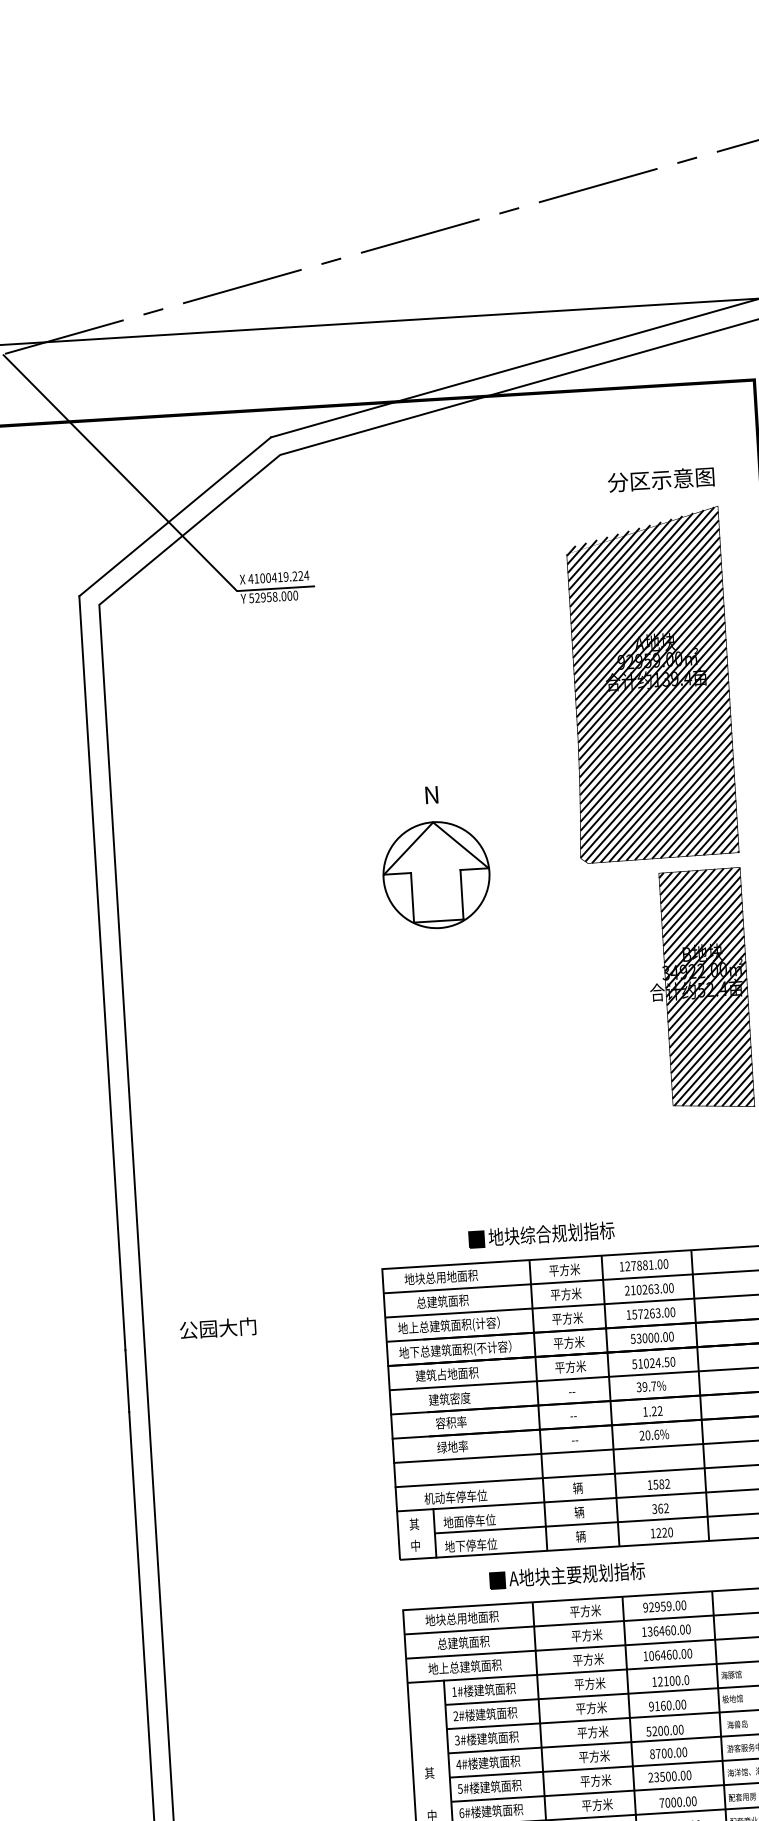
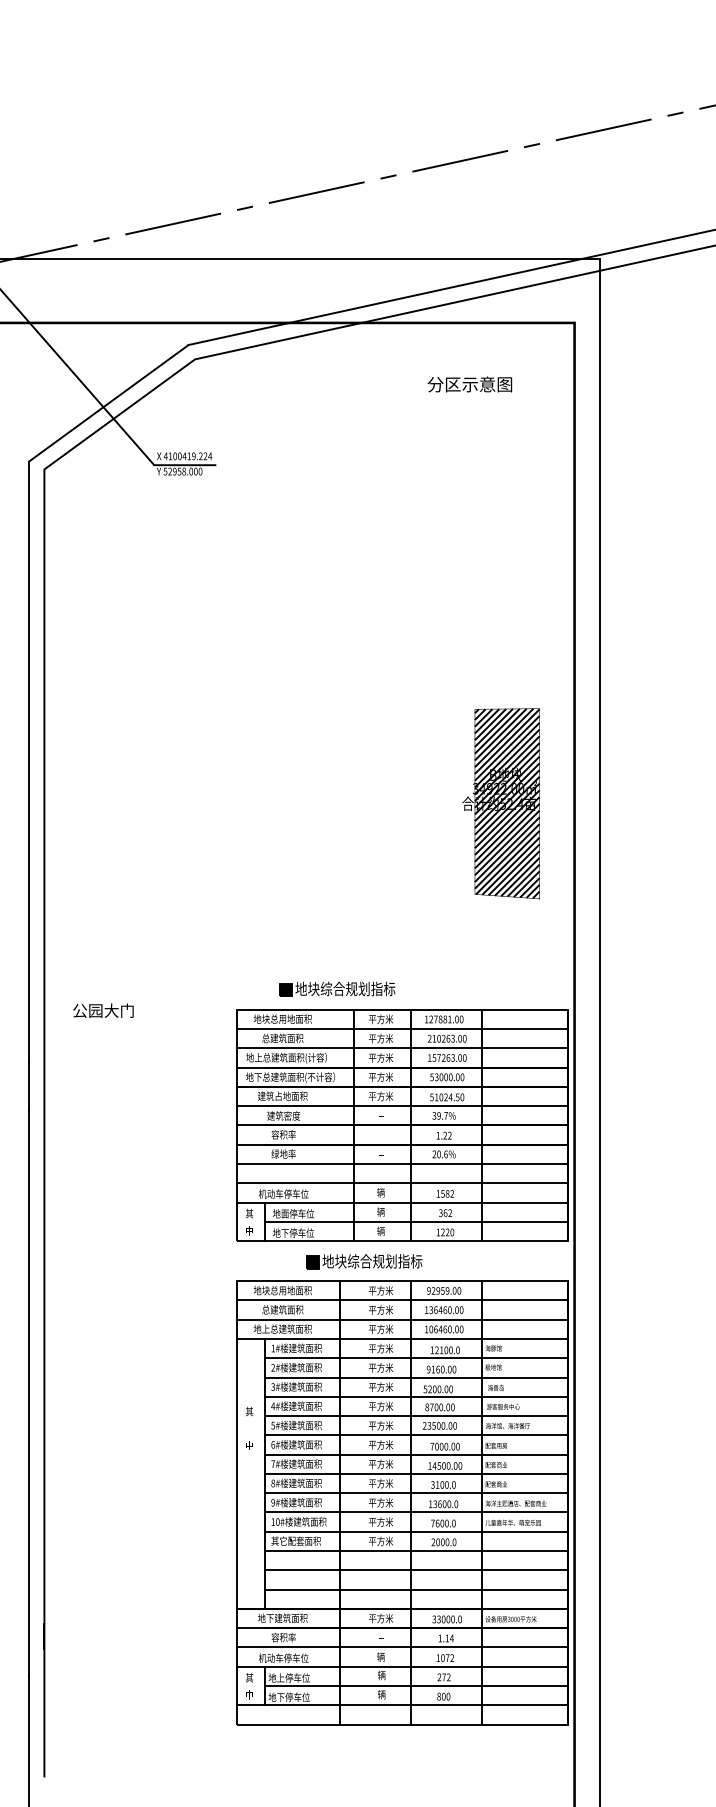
text: (660, 479) -> (469, 384), moved
part: (649, 684) -> (476, 559), removed
part: (435, 858) -> (298, 686), removed
part: (541, 1233) -> (337, 988), moved
text: (218, 1328) -> (103, 1010), moved
text: (576, 1574) -> (375, 1261), A地块主要规划指标 -> 地块综合规划指标

